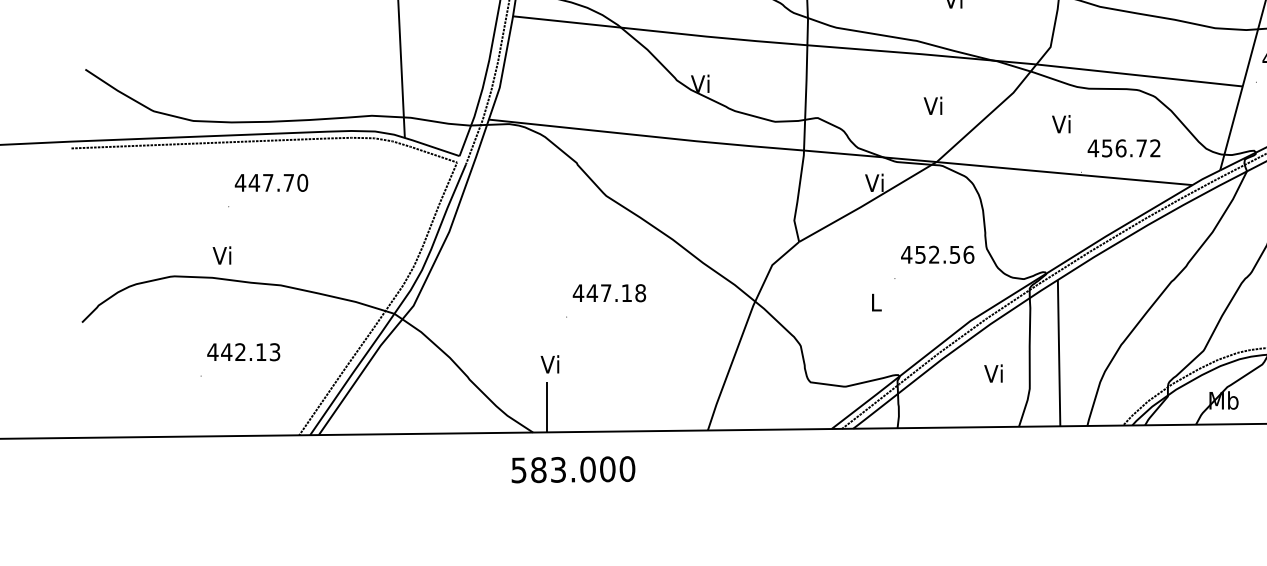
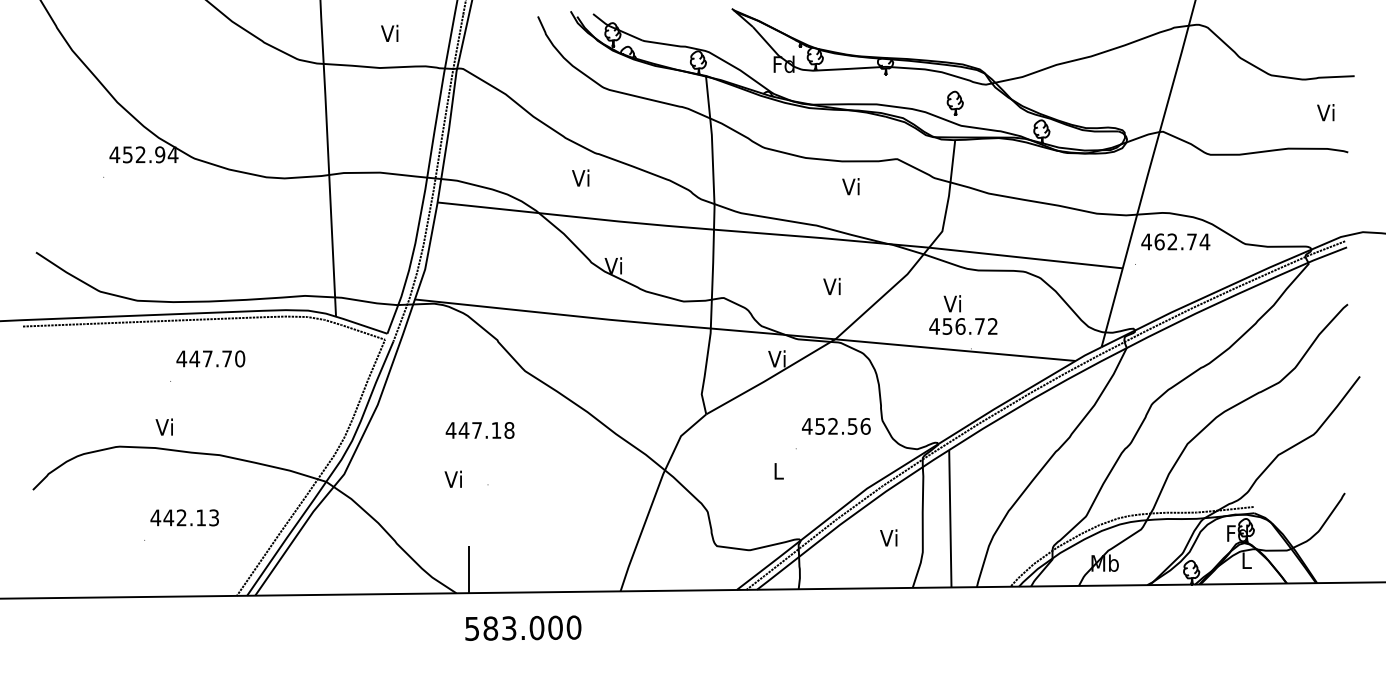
text: (1124, 148) -> (963, 326), moved
text: (608, 293) -> (479, 430), moved
text: (549, 363) -> (452, 478), moved
text: (573, 468) -> (523, 627), moved

